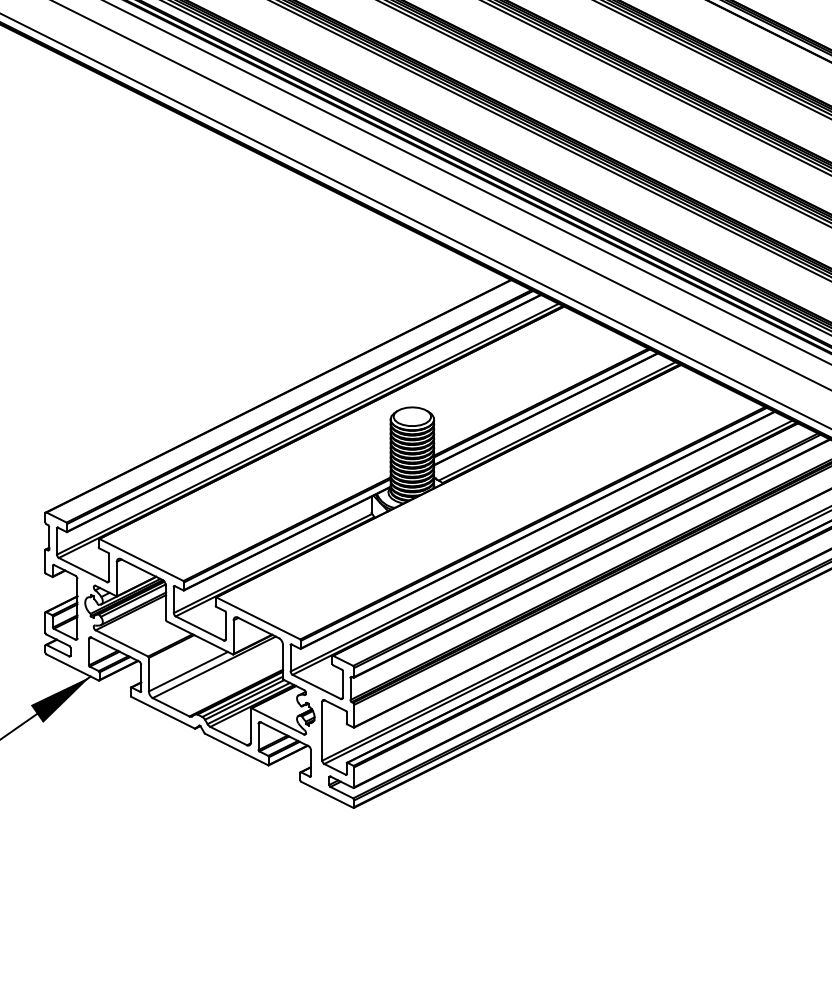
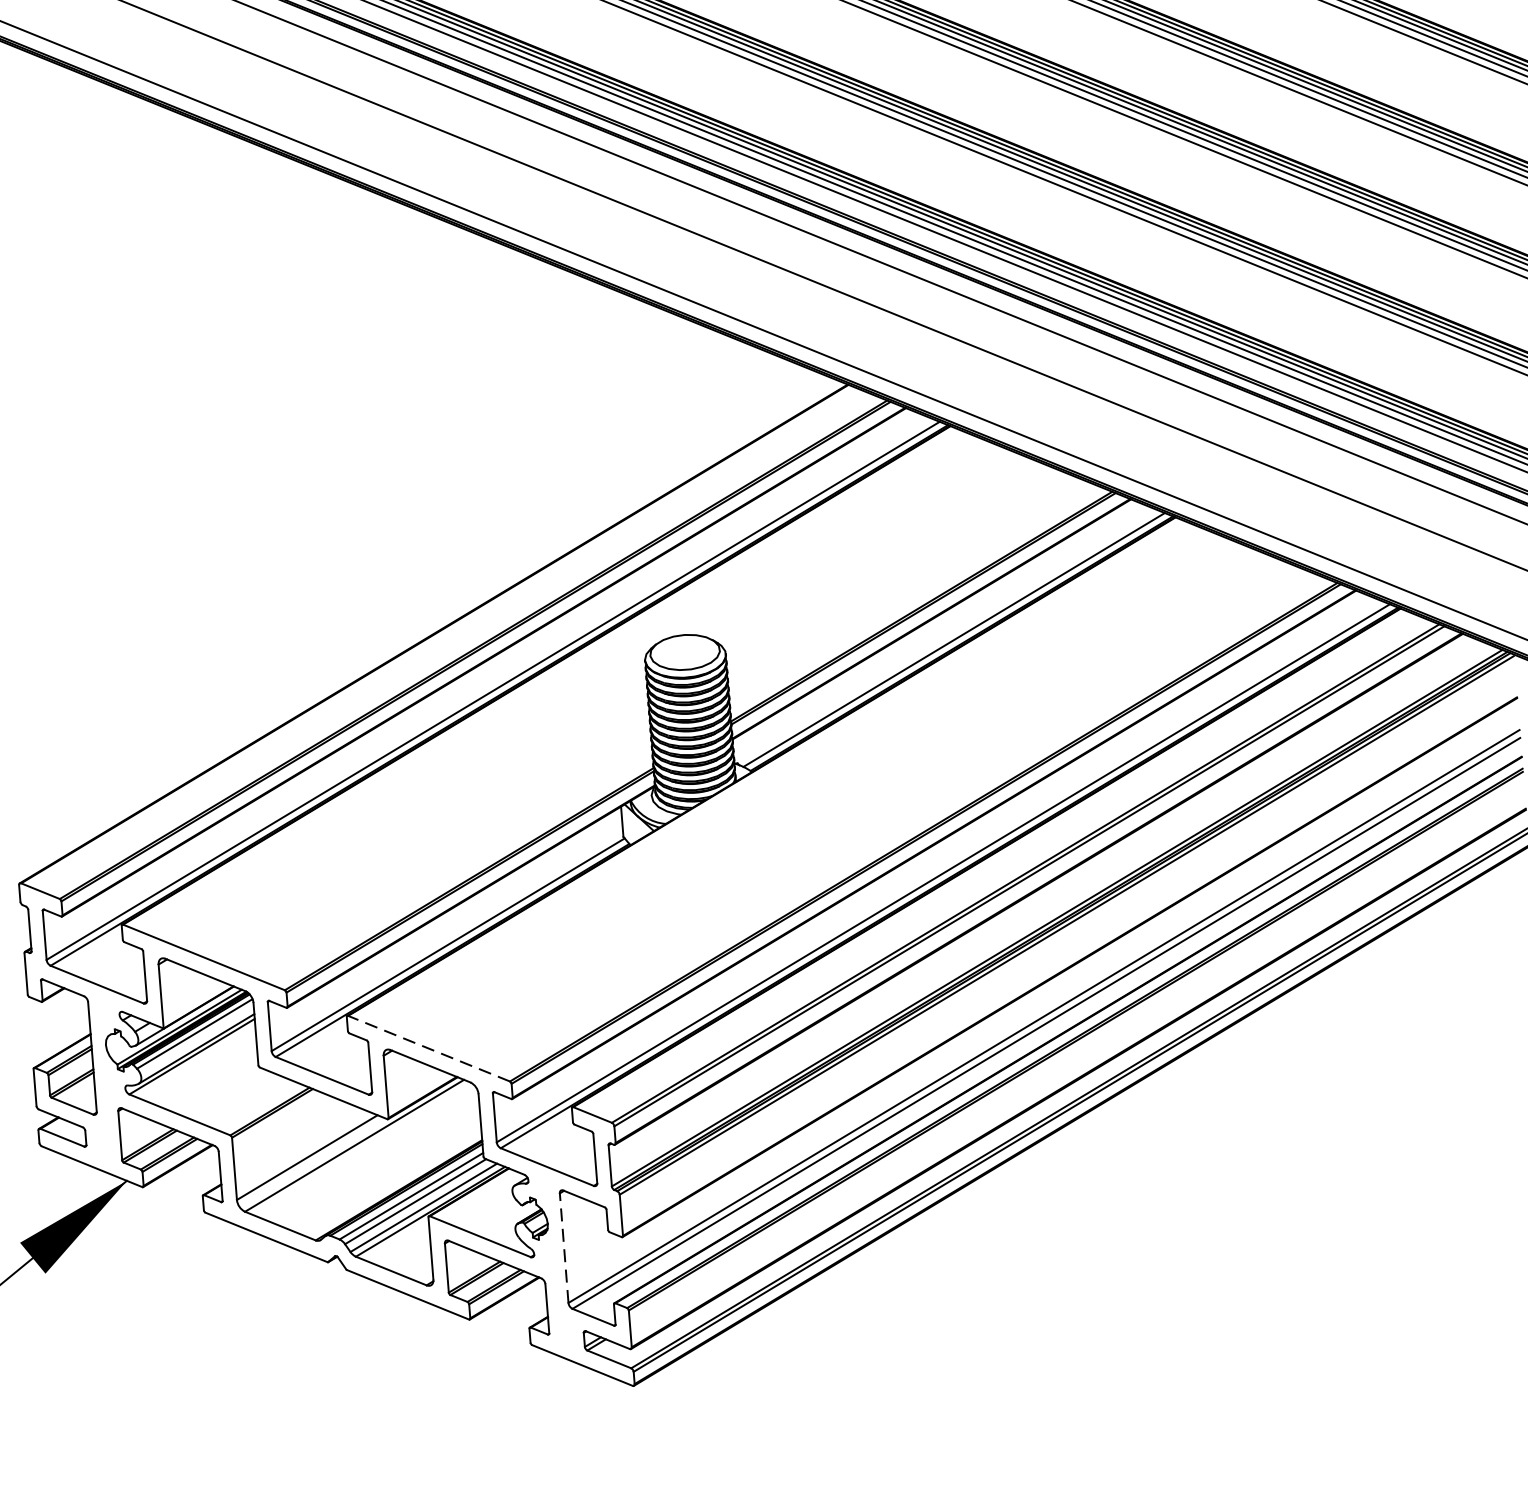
line: (258, 618) -> (429, 1048), solid -> dashed
line: (322, 731) -> (564, 1248), solid -> dashed

